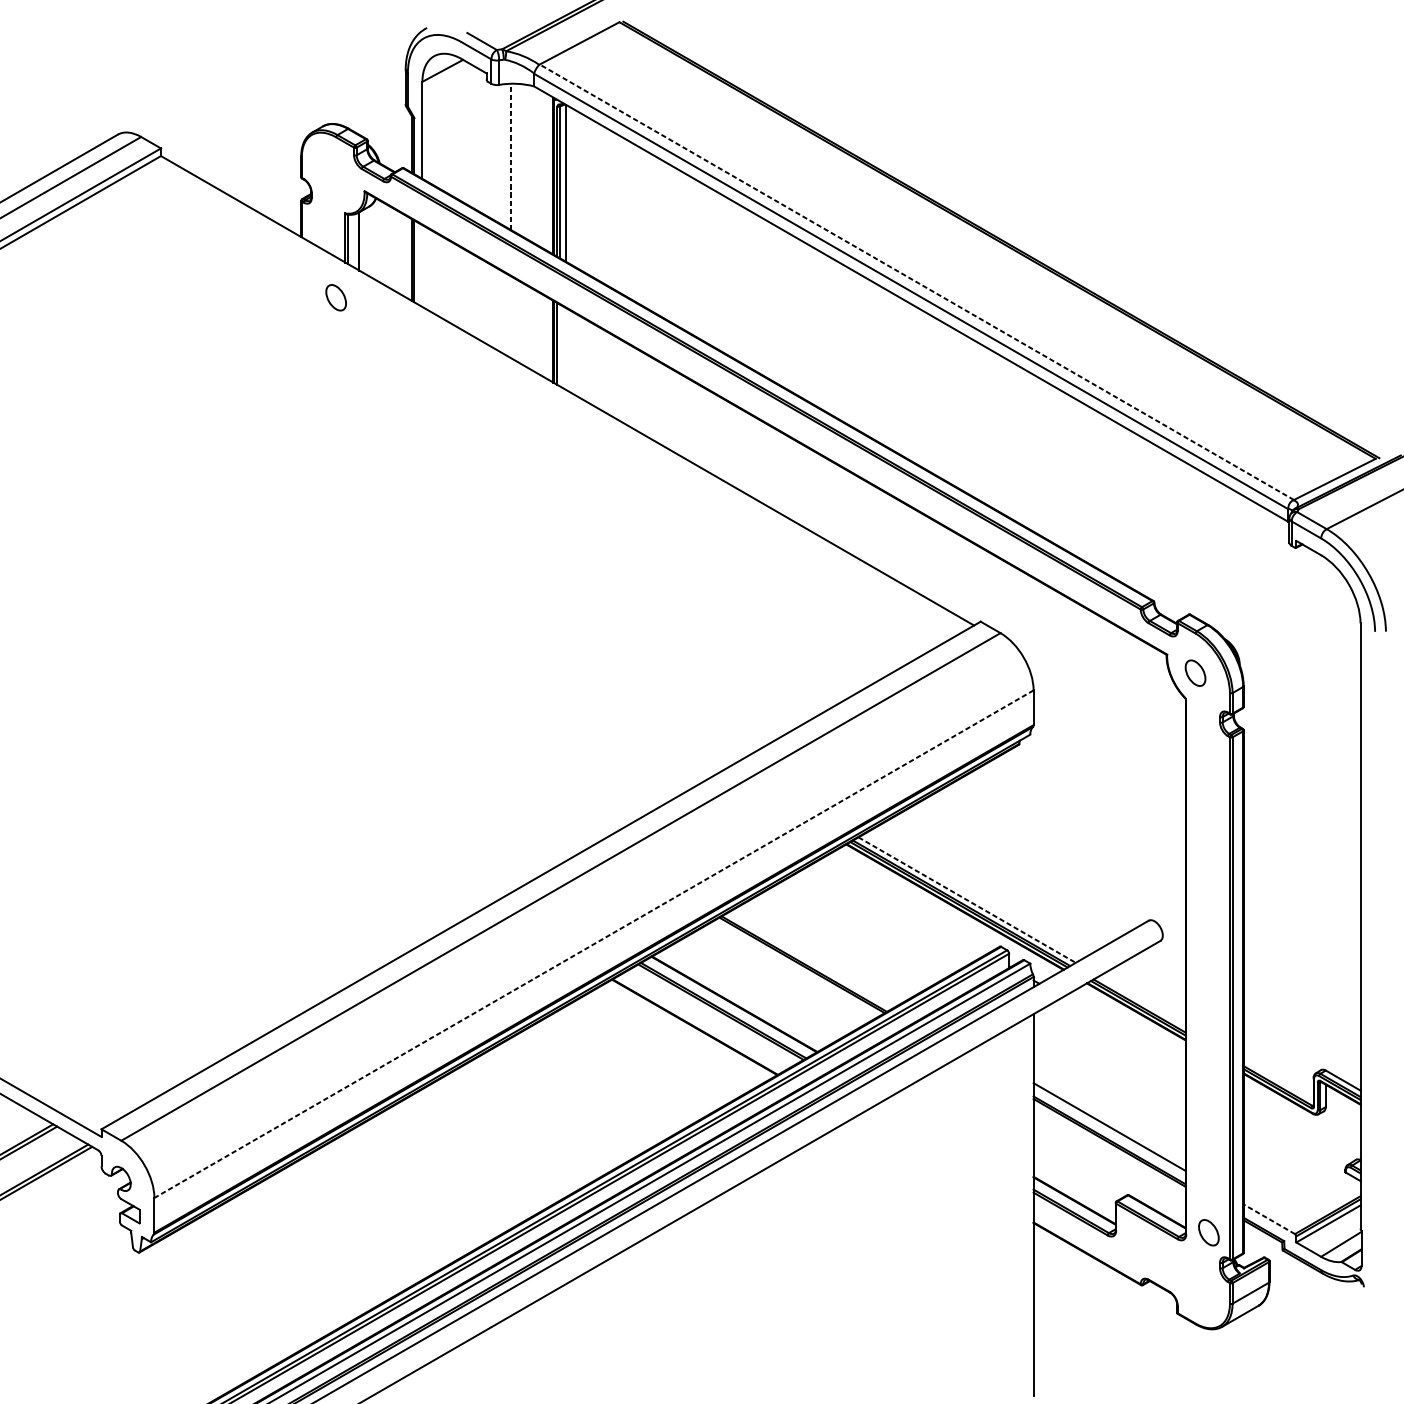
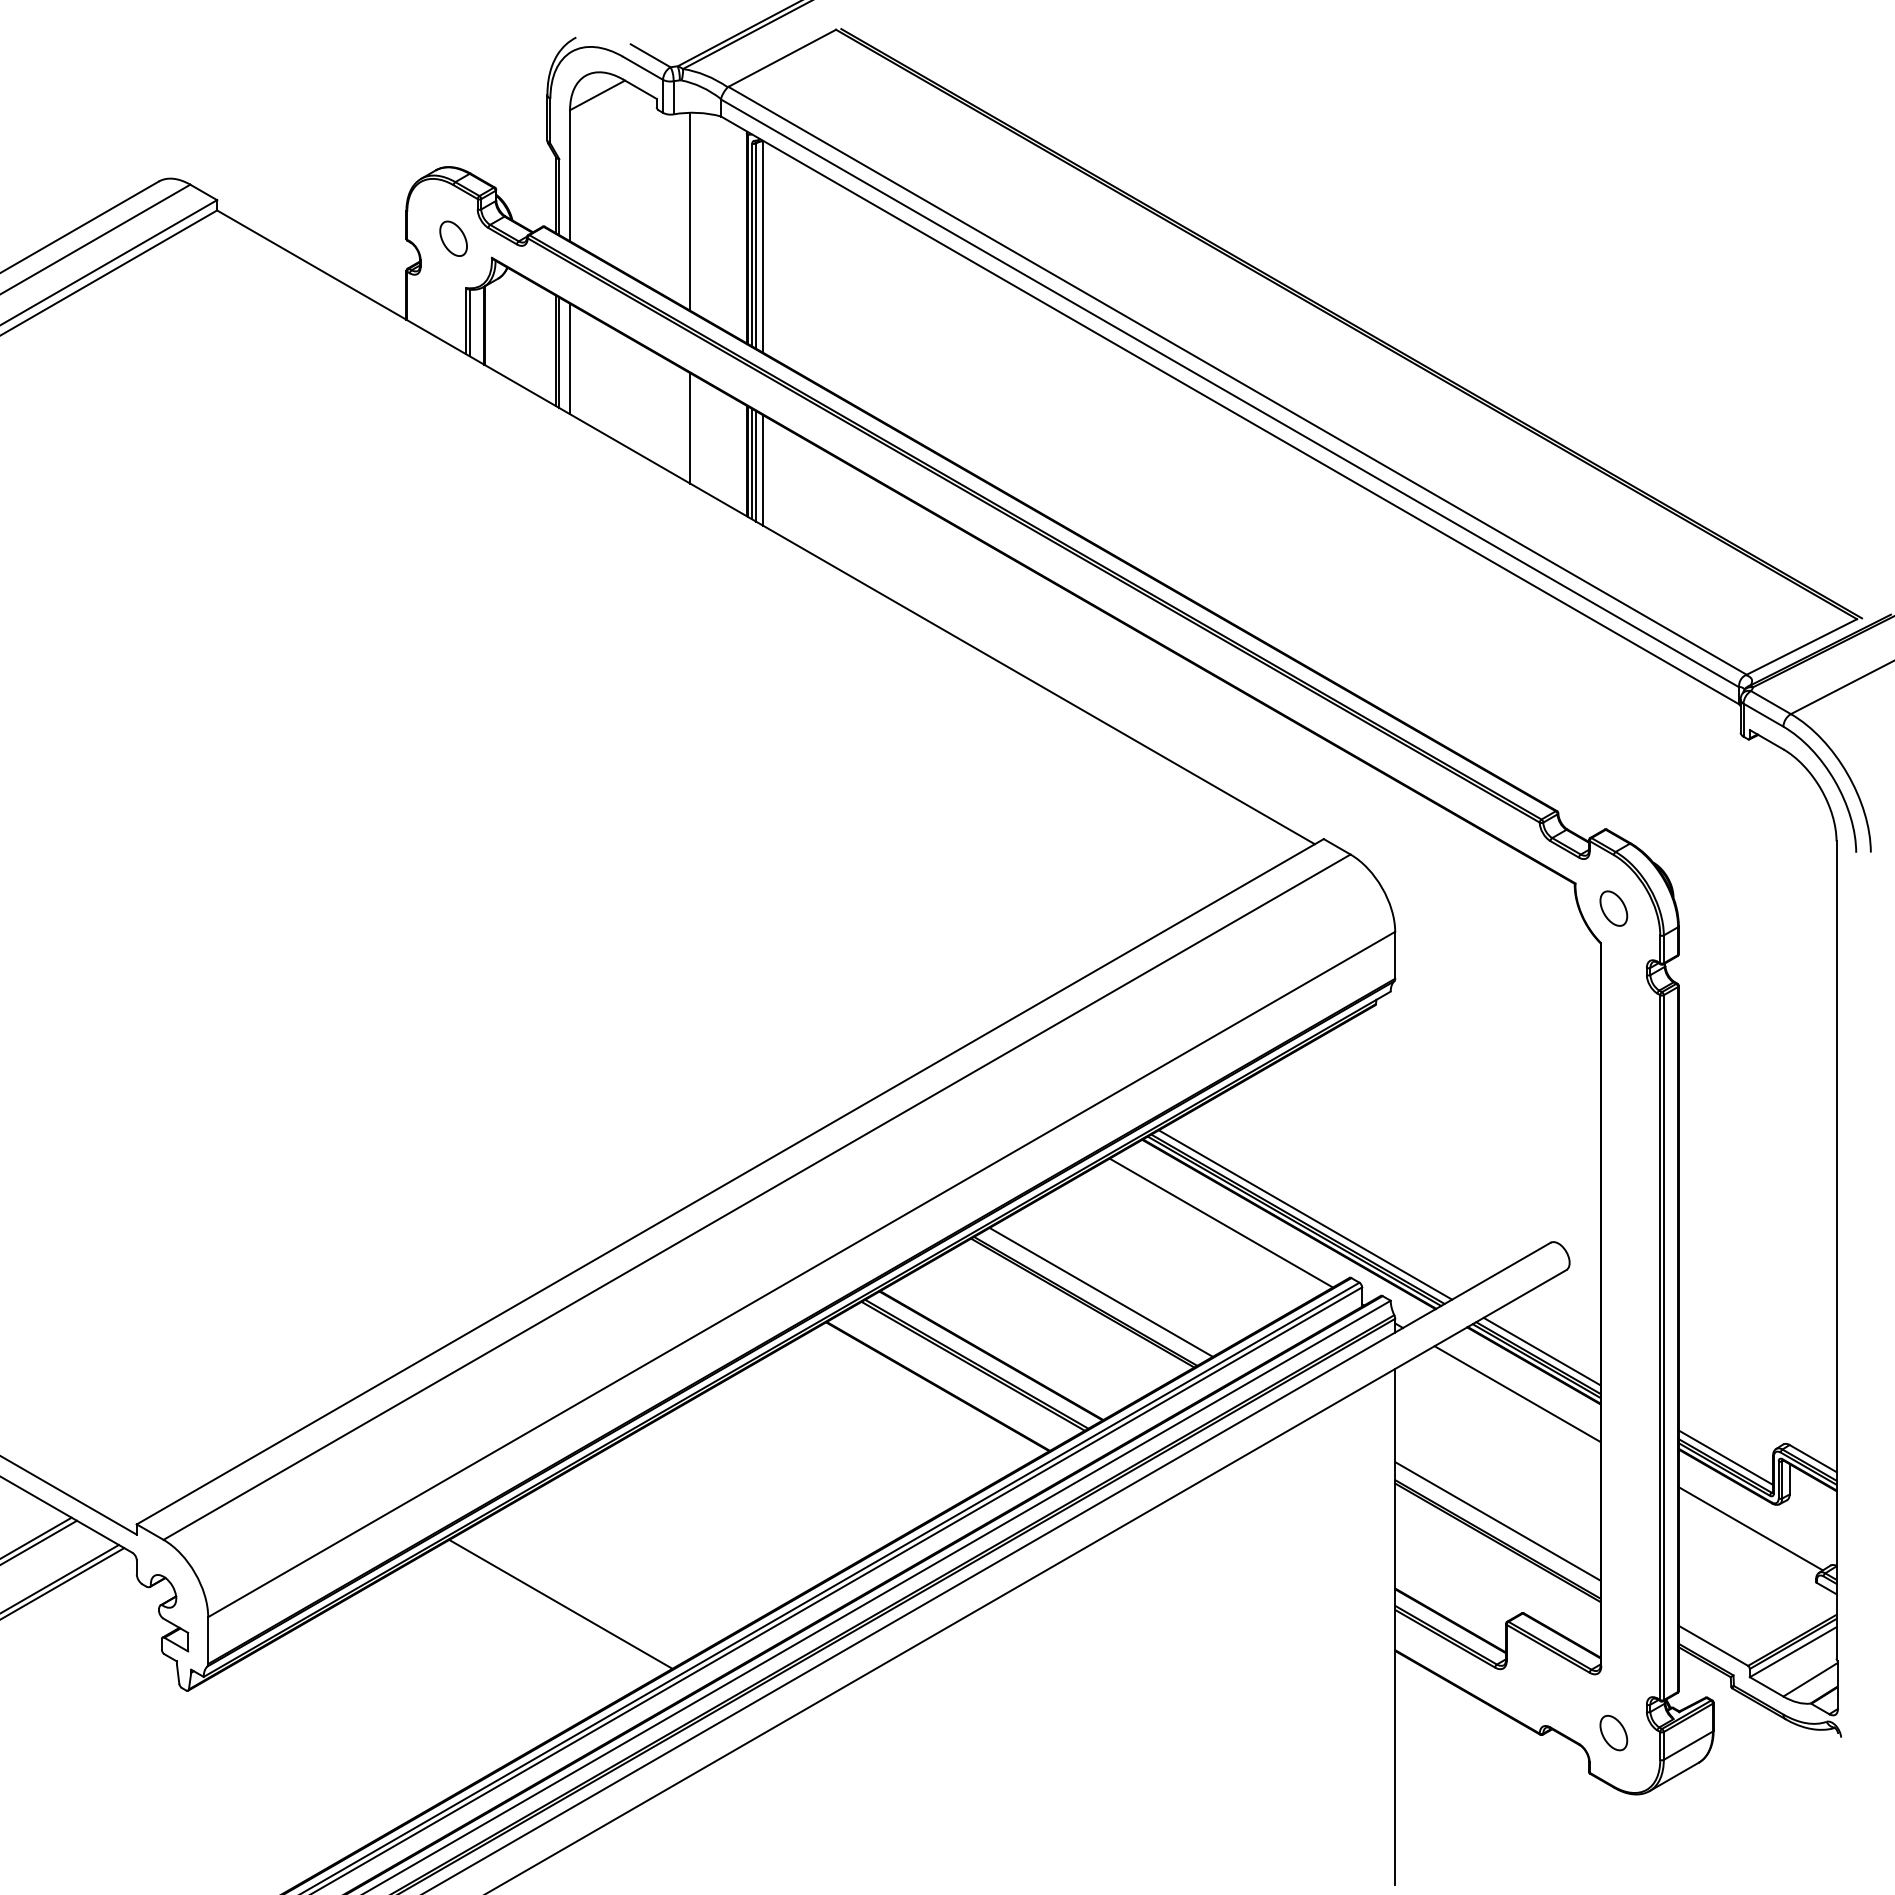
line: (511, 156) -> (690, 211), dashed -> solid
line: (422, 265) -> (570, 358), added
line: (916, 282) -> (1237, 380), dashed -> solid
part: (336, 297) -> (453, 238), moved
line: (511, 317) -> (690, 428), added
line: (559, 345) -> (755, 466), added
line: (565, 348) -> (763, 470), added
line: (967, 900) -> (1305, 1215), dashed -> solid
line: (904, 905) -> (1220, 1222), added
line: (593, 944) -> (801, 1274), dashed -> solid
line: (815, 956) -> (1100, 1291), added
line: (1141, 1001) -> (1541, 1351), added
line: (1124, 1033) -> (1517, 1394), added
line: (1278, 1079) -> (1725, 1457), added
line: (1296, 1132) -> (1750, 1528), added
line: (415, 1187) -> (560, 1603), added
line: (1269, 1219) -> (1713, 1645), dashed -> solid
part: (1208, 1232) -> (1613, 1732), moved

